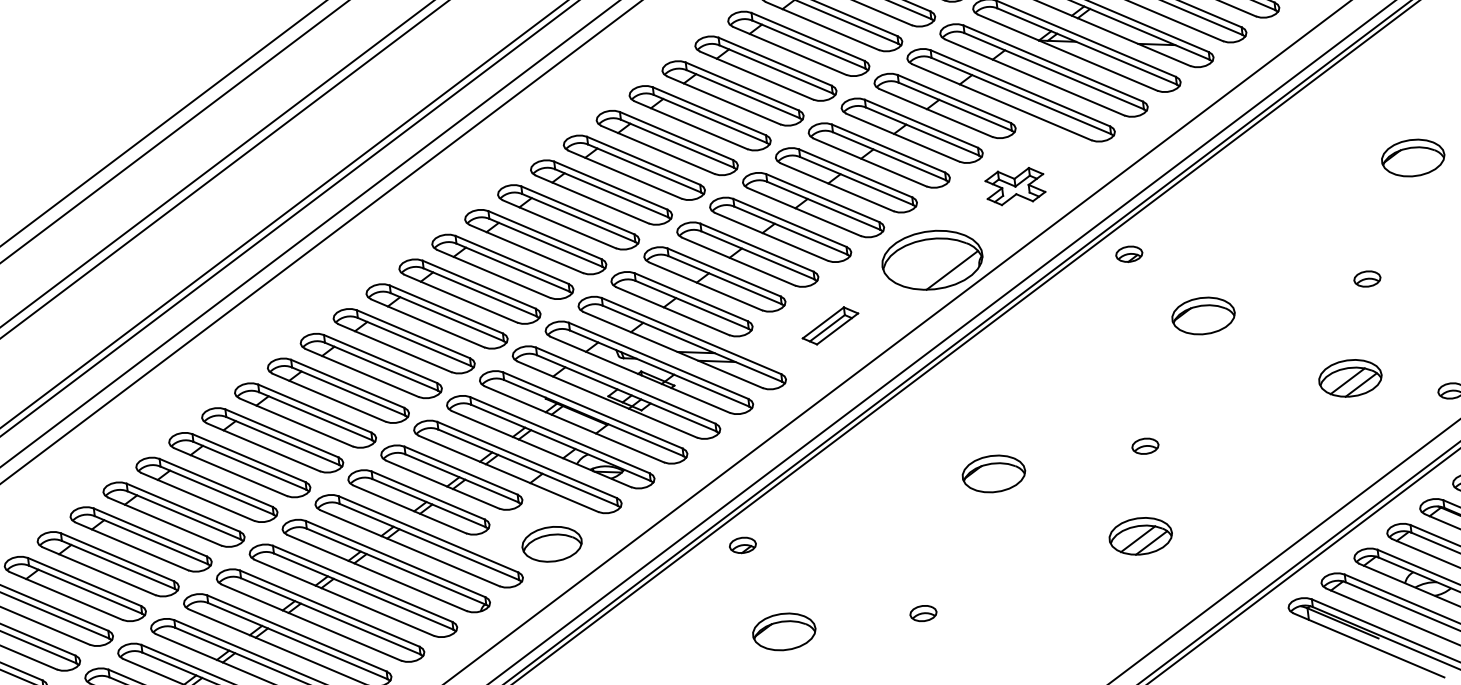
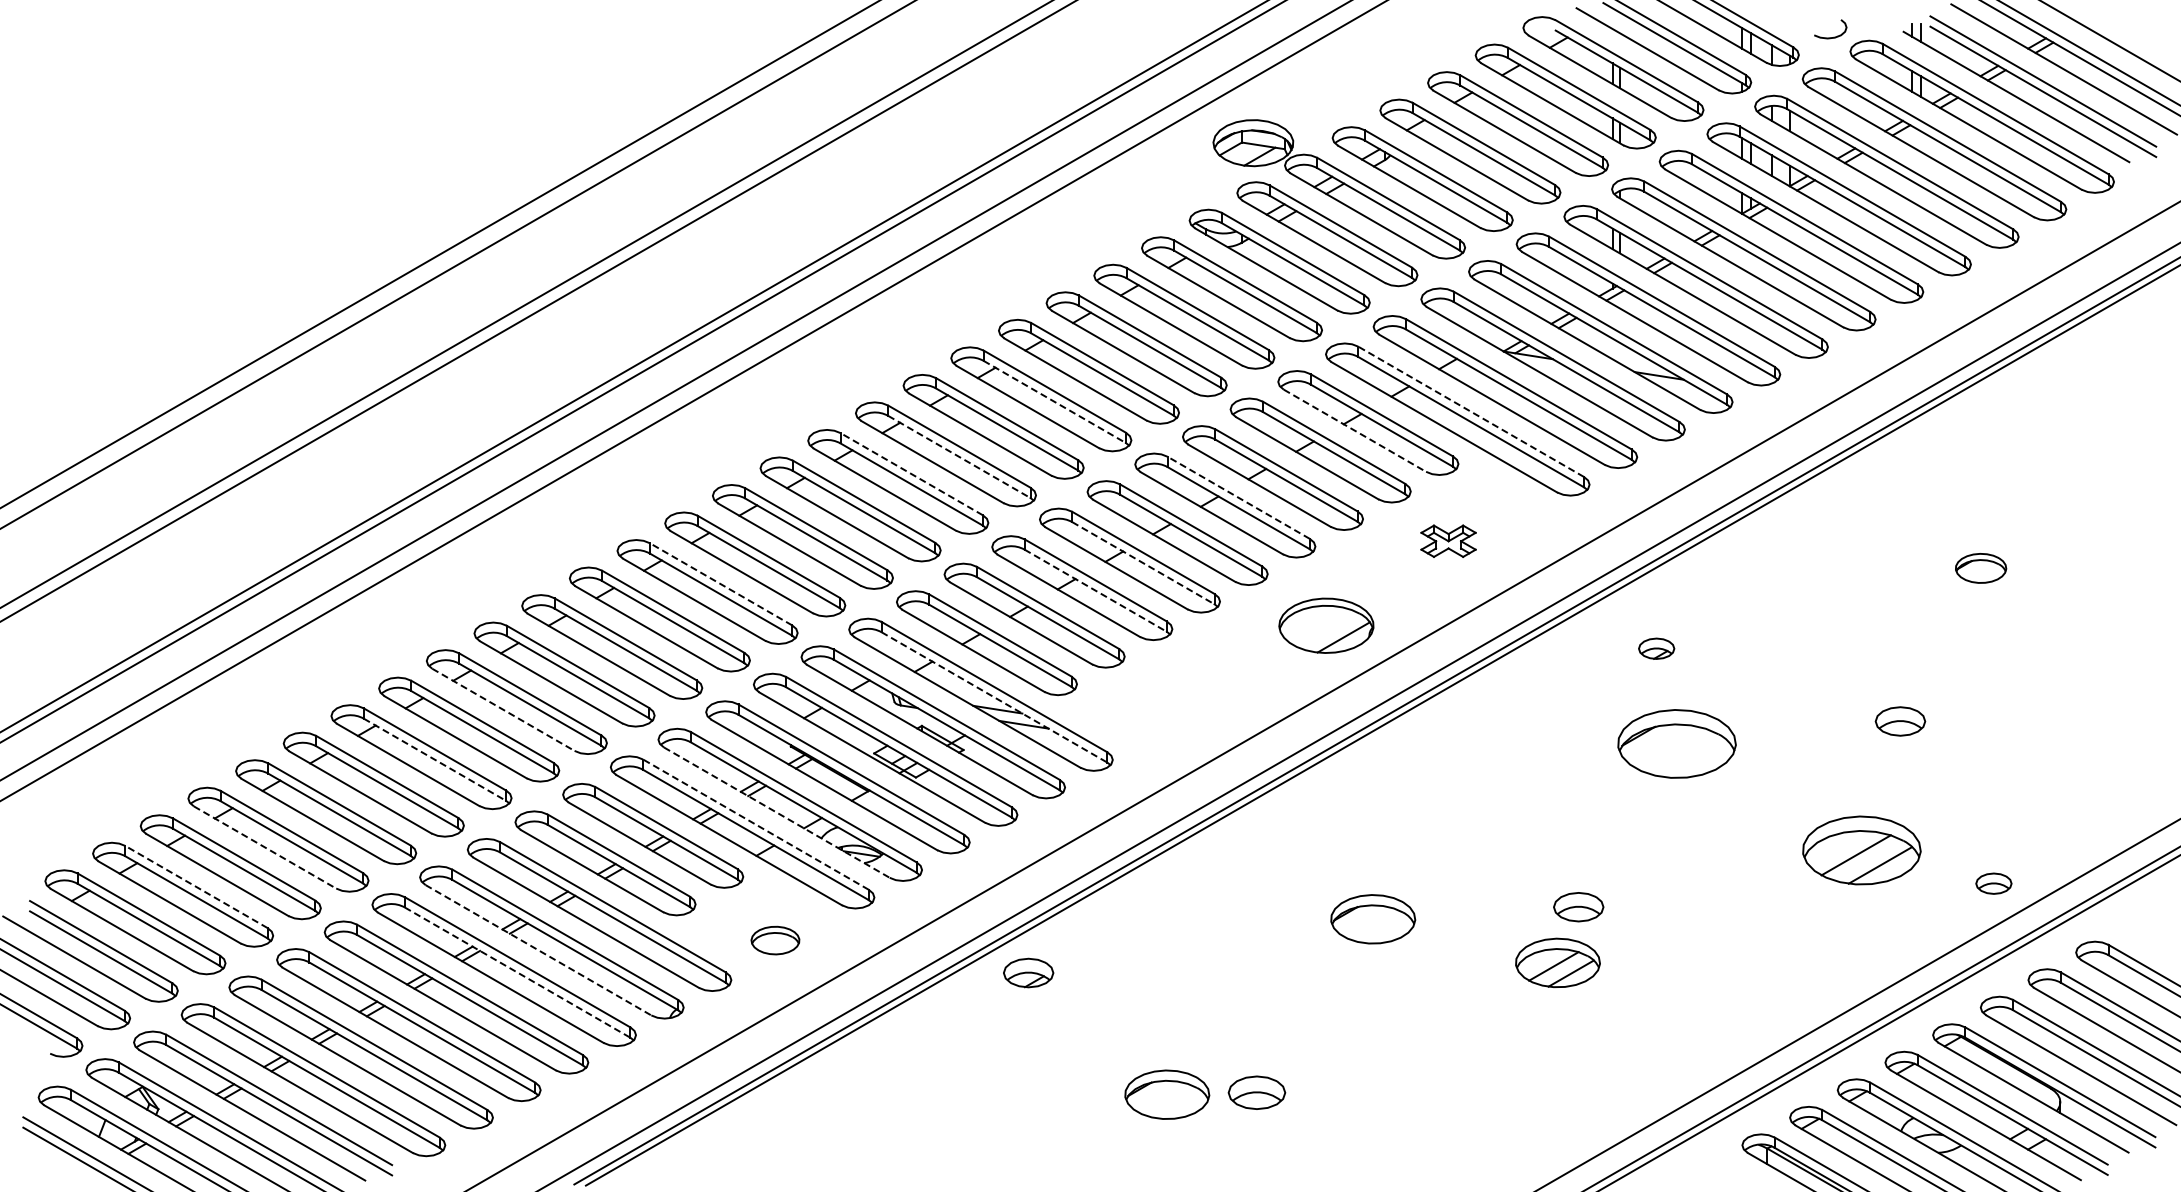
line: (1019, 88) -> (1470, 411), solid -> dashed
line: (936, 112) -> (1355, 430), solid -> dashed
line: (710, 119) -> (1055, 402), solid -> dashed
part: (1412, 158) -> (1980, 568), size x0.6
line: (644, 168) -> (959, 457), solid -> dashed
line: (855, 173) -> (1238, 497), solid -> dashed
line: (610, 185) -> (911, 473), solid -> dashed
part: (1015, 185) -> (1448, 540), size x0.7
line: (790, 230) -> (1143, 563), solid -> dashed
part: (1129, 254) -> (1656, 648), moved
line: (758, 255) -> (1096, 590), solid -> dashed
part: (932, 260) -> (1326, 625), size x0.7
part: (1367, 279) -> (1900, 721), size x1.4
line: (478, 284) -> (720, 584), solid -> dashed
part: (1203, 315) -> (1677, 743), size x1.4
part: (830, 325) -> (1180, 695), removed
line: (692, 343) -> (994, 697), solid -> dashed
part: (1350, 378) -> (1861, 850), size x1.4
line: (329, 398) -> (503, 710), solid -> dashed
line: (283, 440) -> (435, 759), solid -> dashed
part: (1145, 446) -> (1578, 907), size x1.4
line: (541, 448) -> (777, 812), solid -> dashed
line: (526, 459) -> (755, 824), solid -> dashed
line: (165, 521) -> (265, 847), solid -> dashed
part: (1140, 535) -> (1557, 962), moved
part: (552, 544) -> (775, 940), size x0.6
part: (742, 545) -> (1027, 973), size x1.4
line: (117, 556) -> (196, 886), solid -> dashed
line: (377, 573) -> (538, 950), solid -> dashed
line: (364, 591) -> (518, 972), solid -> dashed
part: (923, 613) -> (1256, 1093), size x1.6
part: (784, 631) -> (1167, 1094), moved

